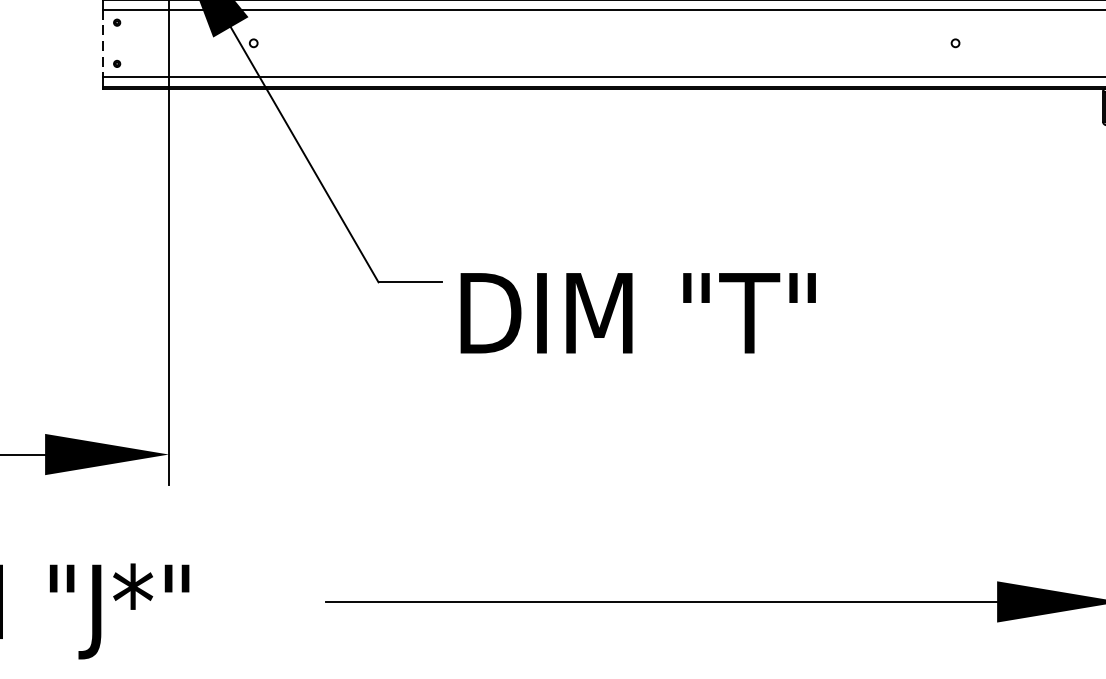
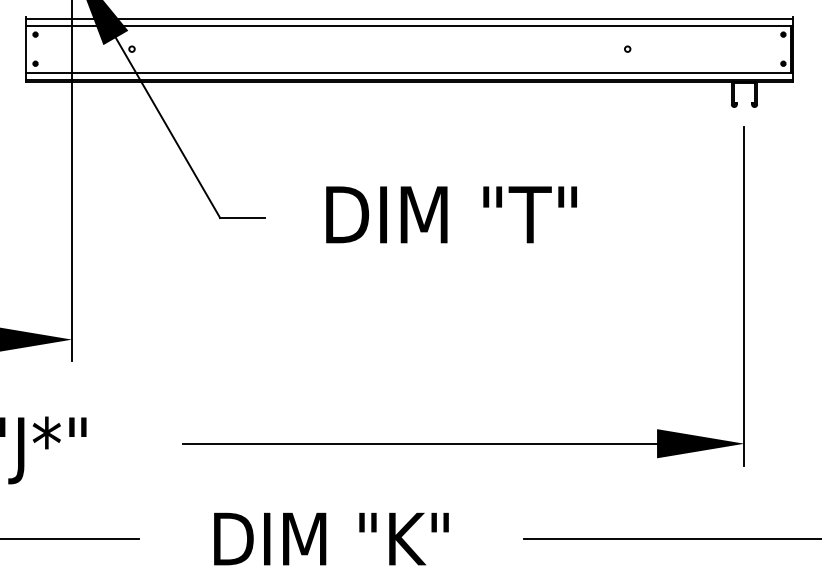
line: (102, 43) -> (25, 49), dashed -> solid
text: (638, 312) -> (451, 214), moved

